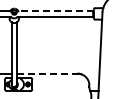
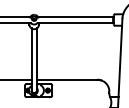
line: (55, 11) -> (75, 17), dashed -> solid
line: (47, 73) -> (67, 79), dashed -> solid

